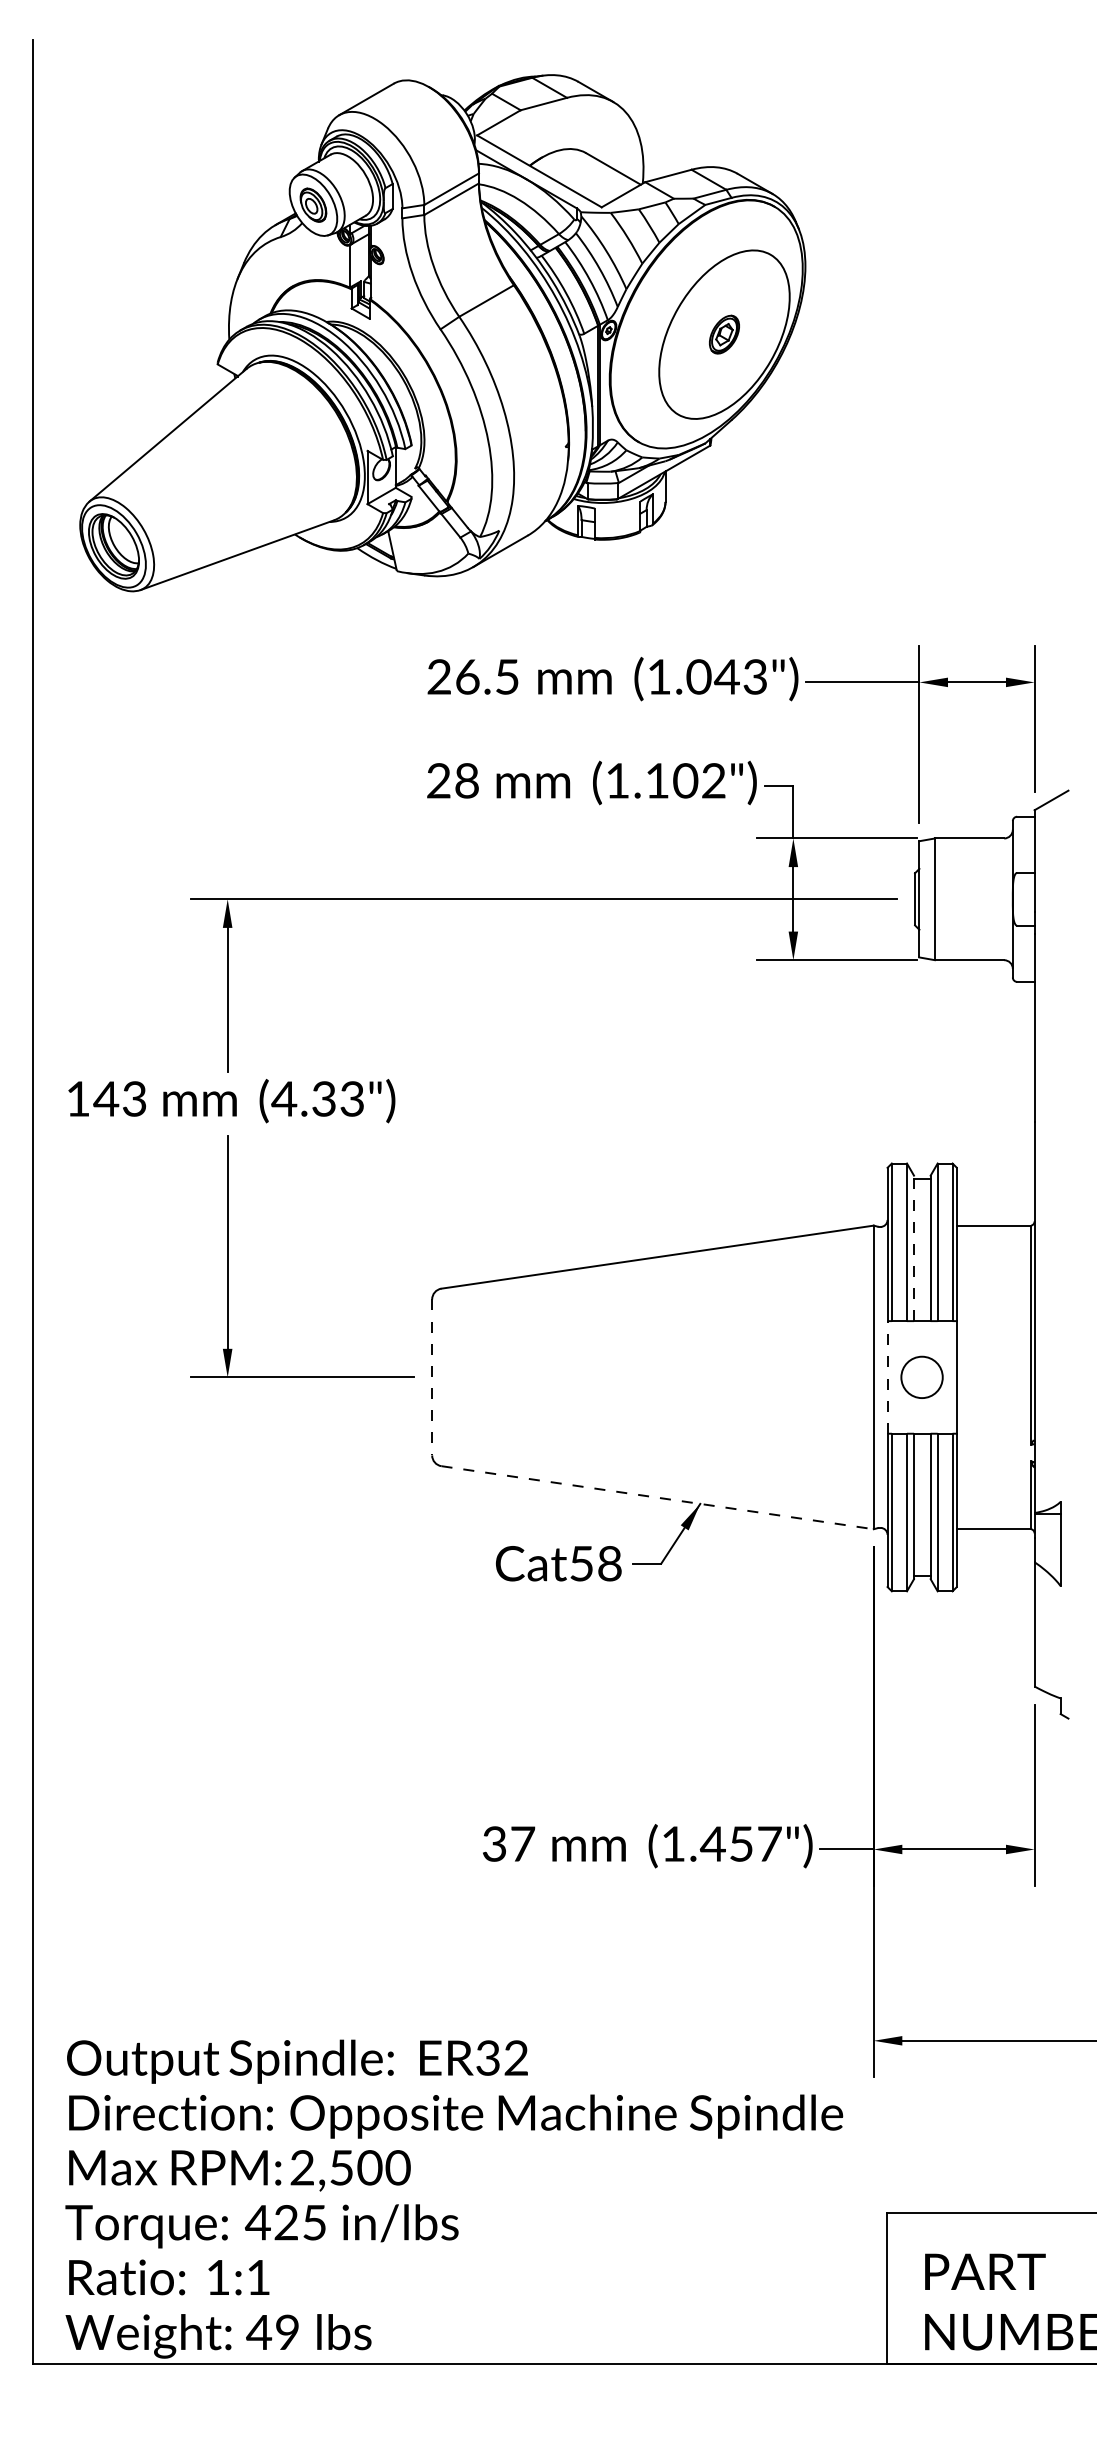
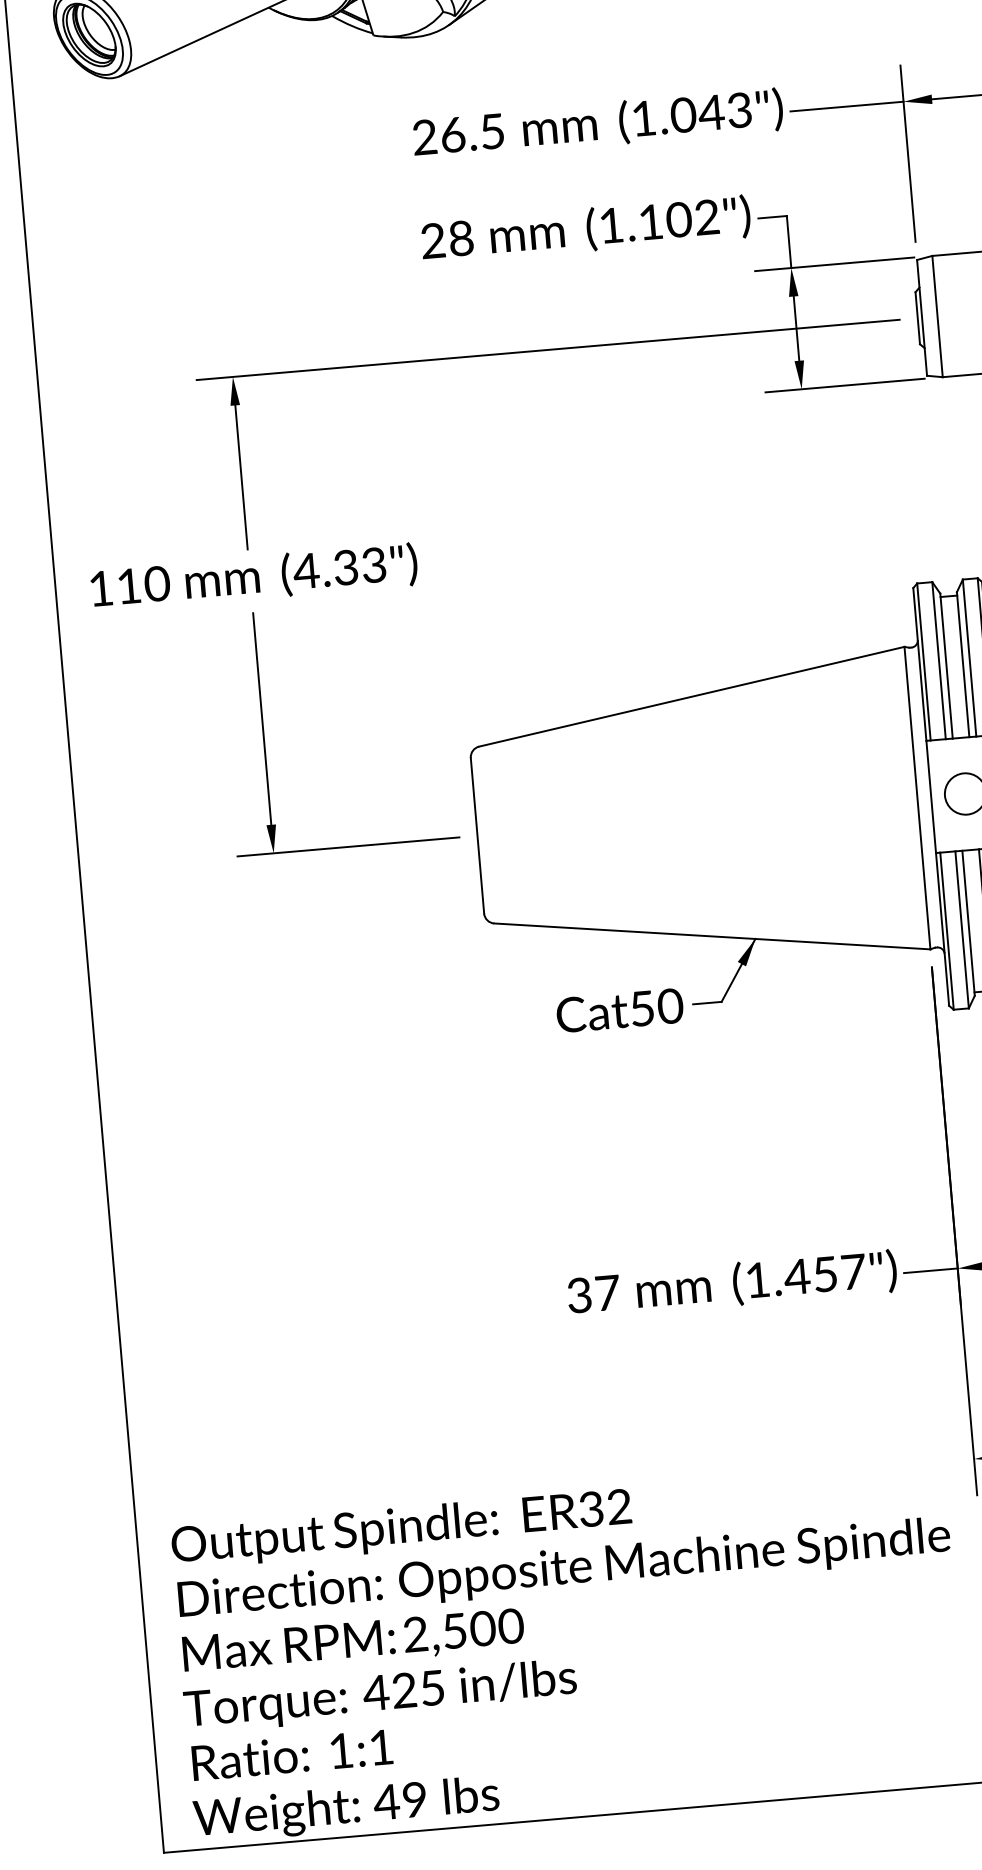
text: (120, 1098) -> (143, 584), 143 -> 110
line: (914, 1248) -> (947, 666), dashed -> solid
line: (887, 1376) -> (931, 796), dashed -> solid
line: (432, 1377) -> (477, 835), dashed -> solid
line: (658, 1497) -> (713, 936), dashed -> solid
text: (609, 1564) -> (670, 1007), Cat58 -> Cat50

